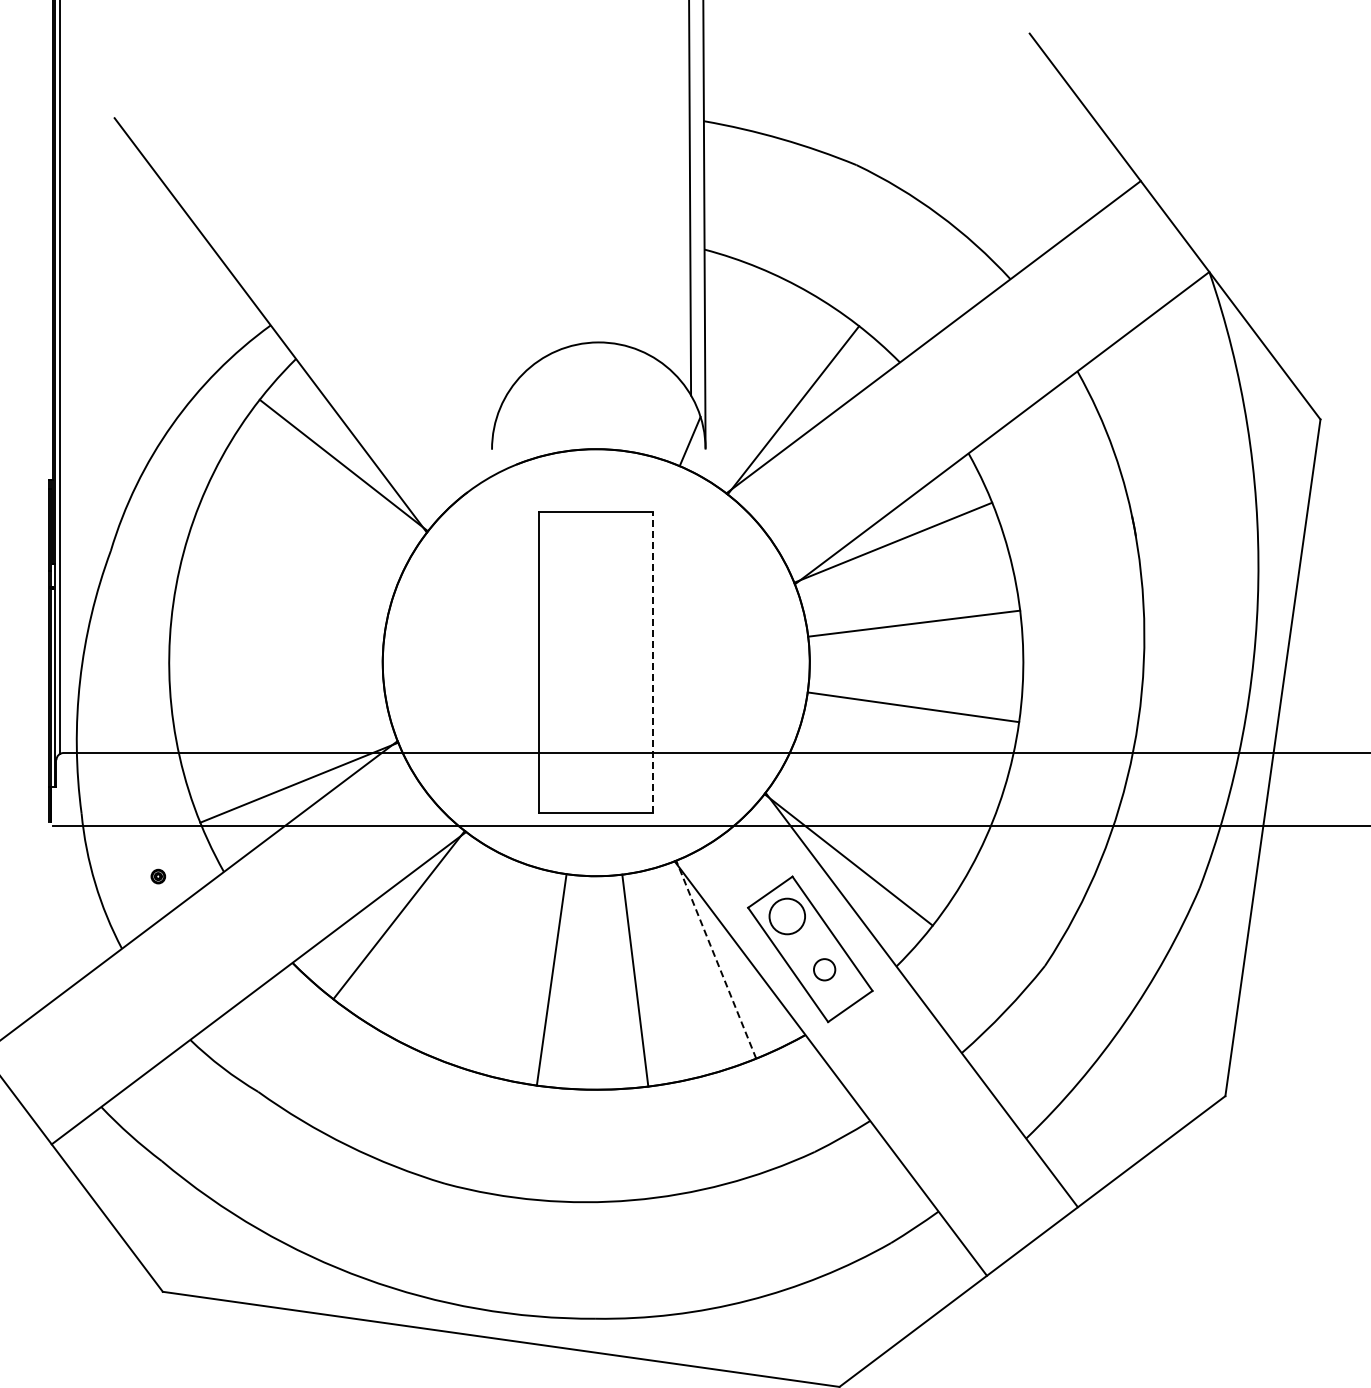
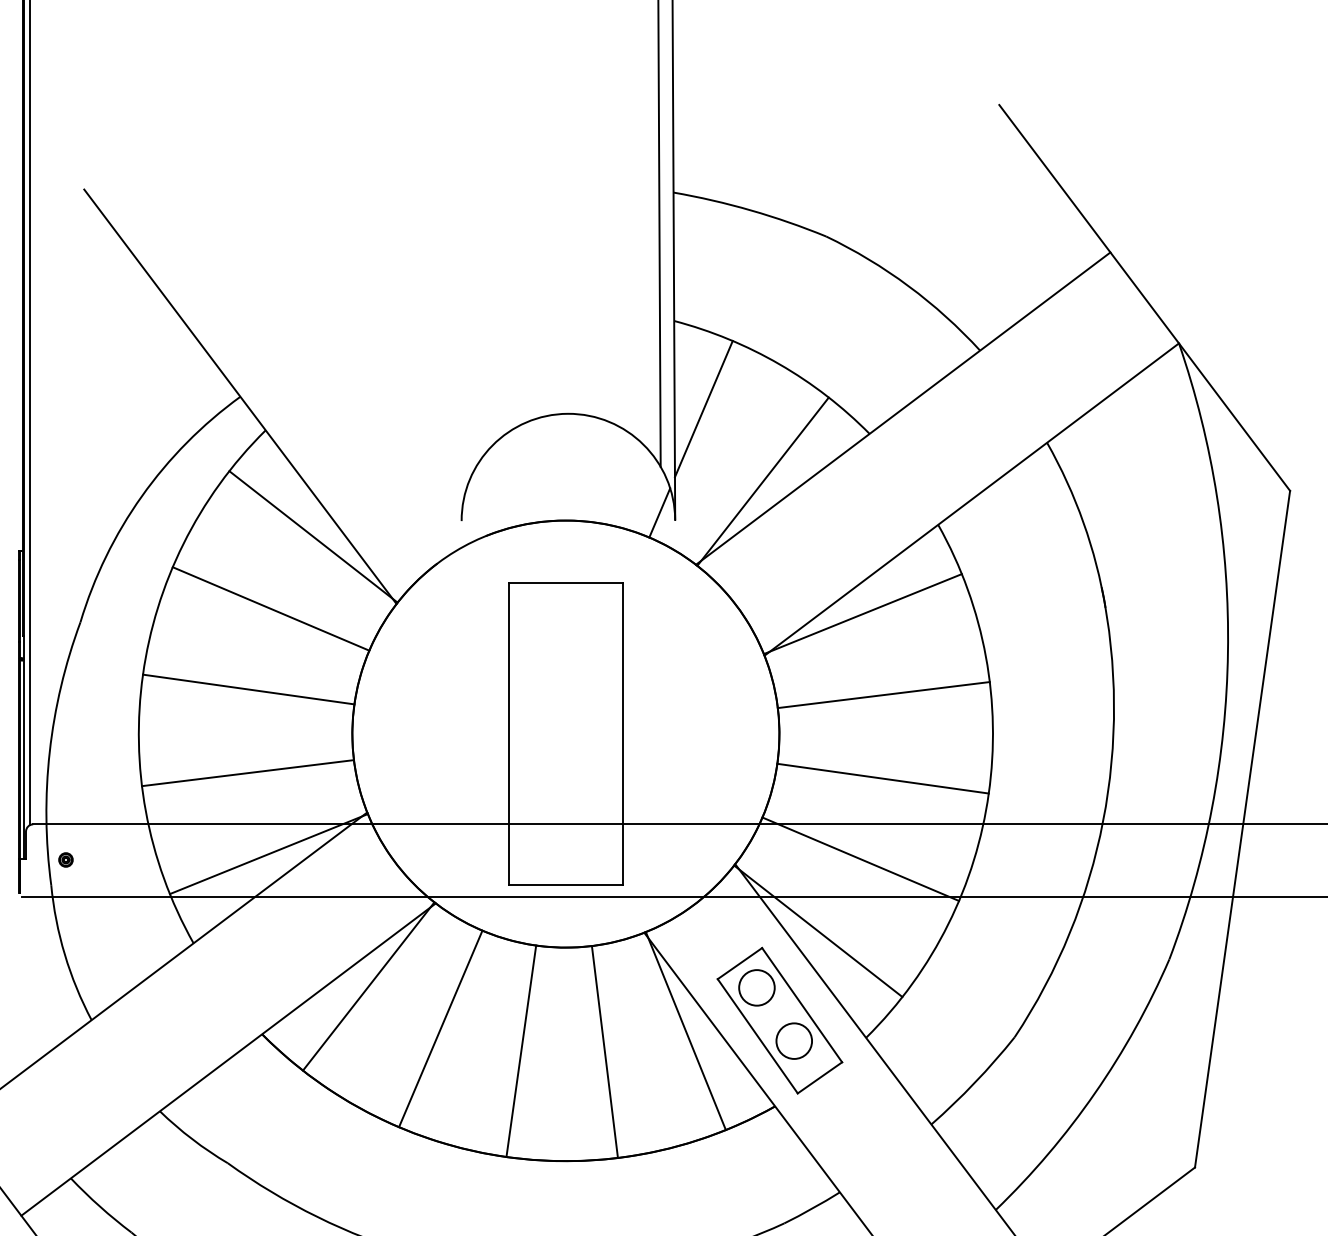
line: (734, 337) -> (704, 408), added
line: (301, 537) -> (271, 608), added
line: (278, 618) -> (248, 689), added
line: (653, 662) -> (623, 733), dashed -> solid
line: (278, 701) -> (248, 772), added
line: (890, 787) -> (860, 858), added
part: (158, 876) -> (66, 859), moved
line: (470, 957) -> (440, 1028), added
line: (716, 959) -> (686, 1030), dashed -> solid
circle: (824, 969) -> (794, 1040), size x1.67

